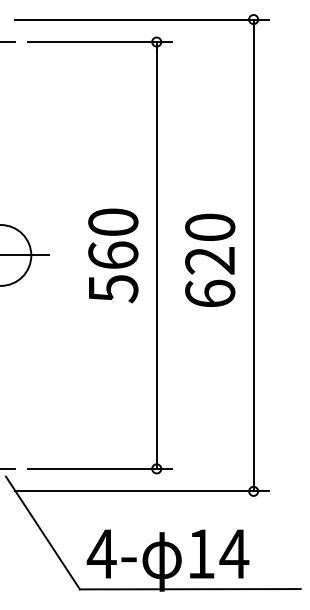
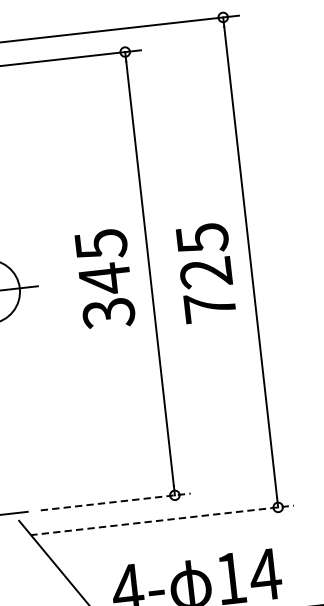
text: (113, 255) -> (105, 278), 560 -> 345
text: (210, 260) -> (206, 272), 620 -> 725
line: (100, 468) -> (116, 501), solid -> dashed
line: (141, 491) -> (161, 520), solid -> dashed

